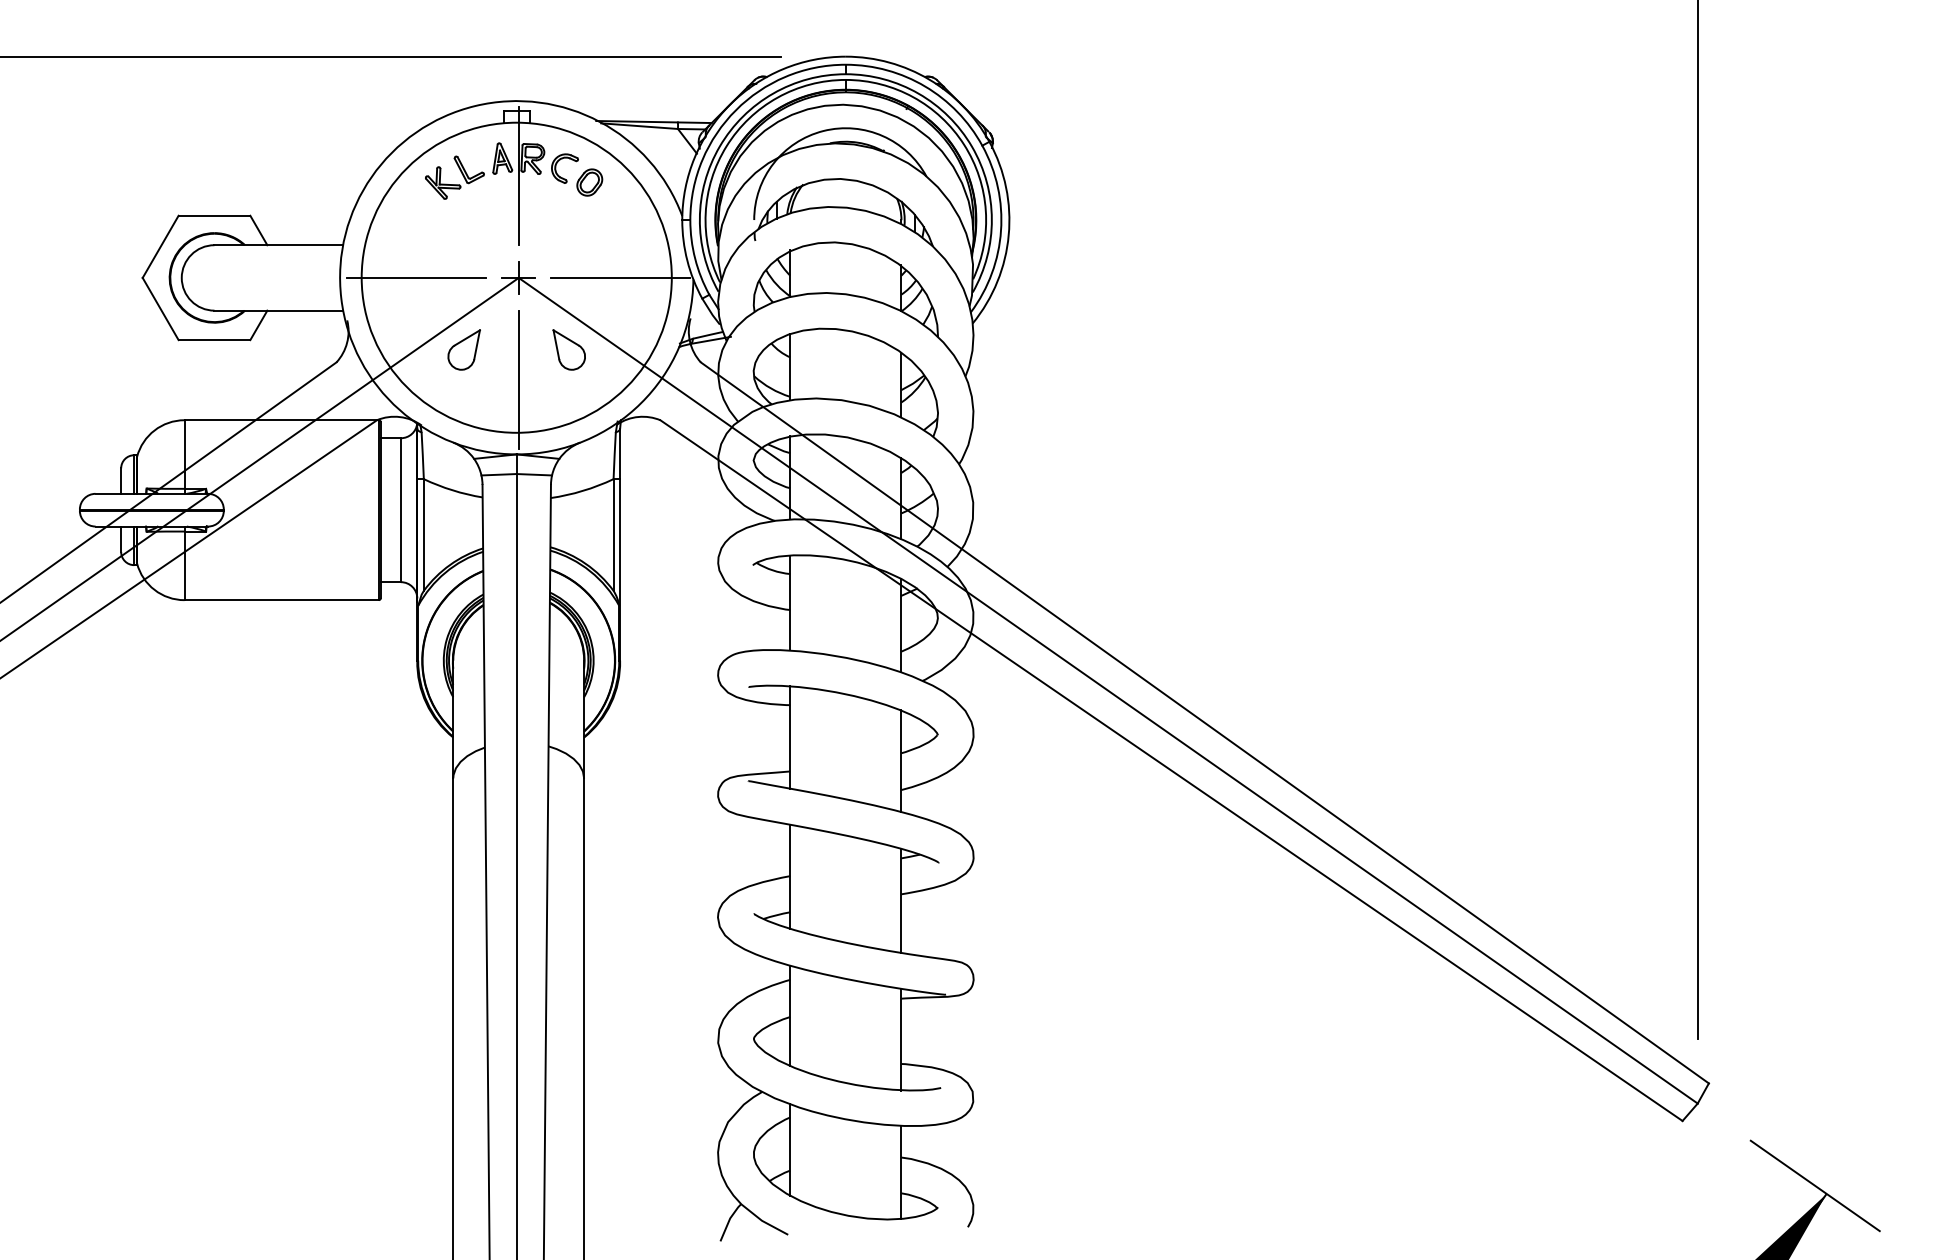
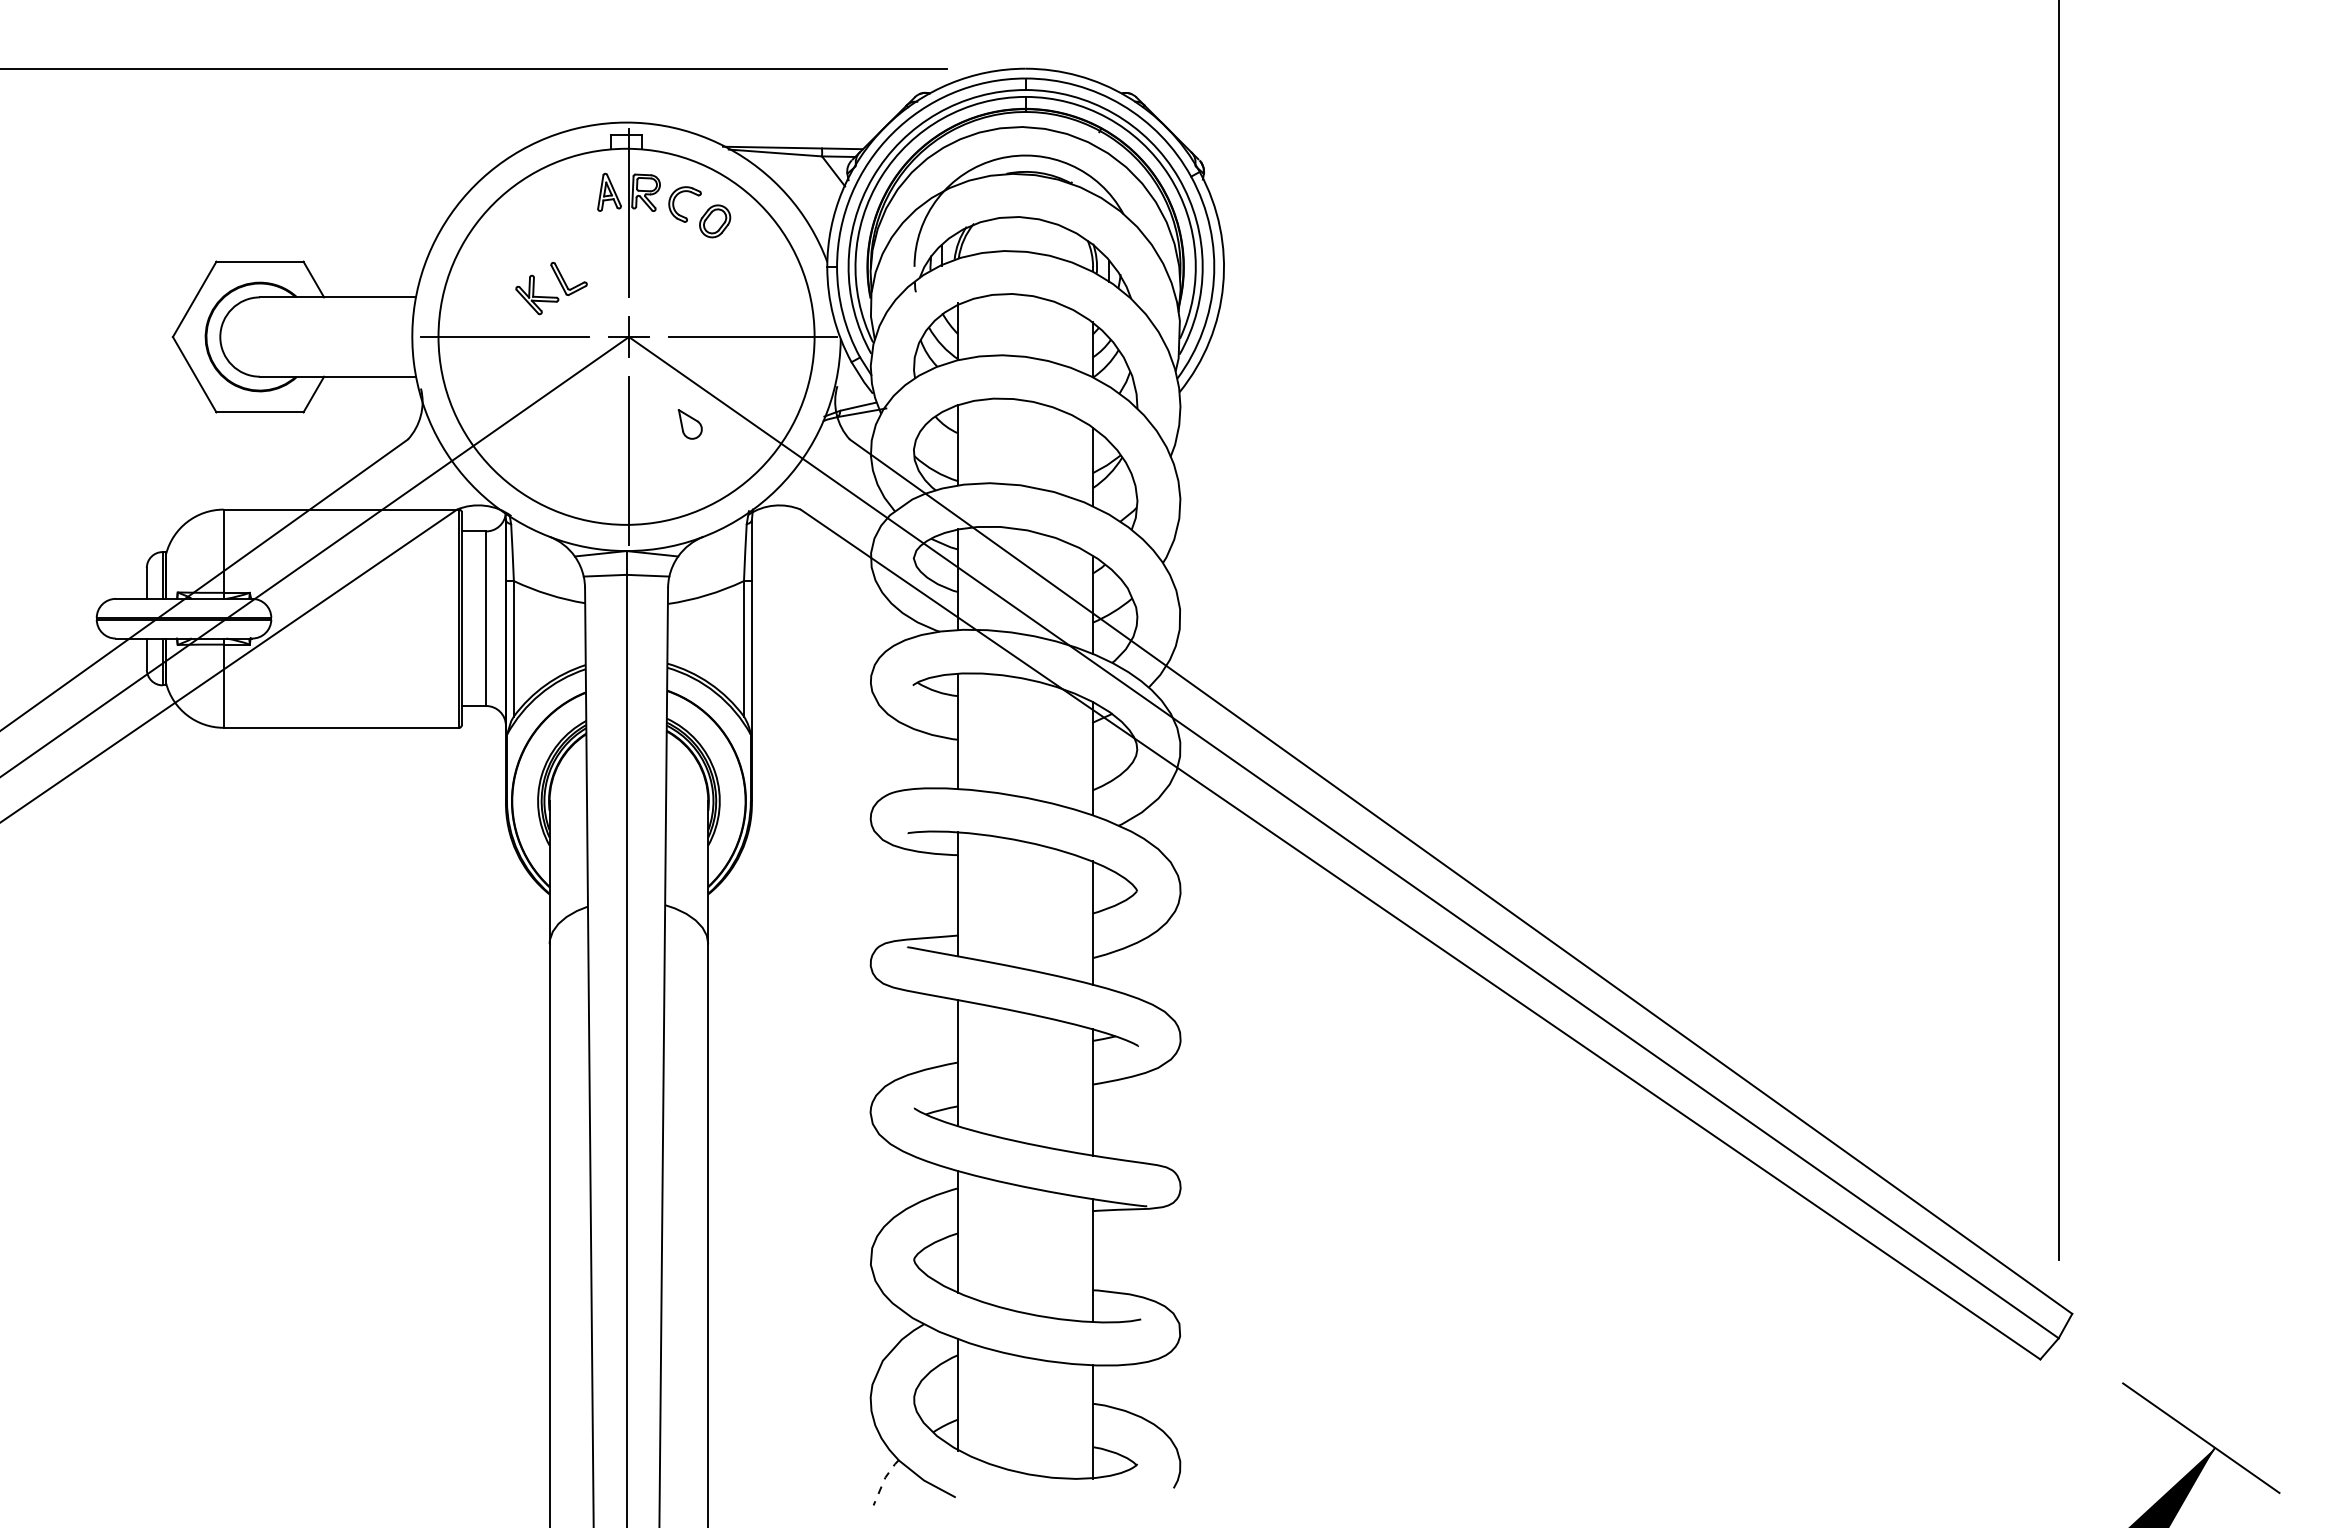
part: (454, 184) -> (551, 296), moved
part: (463, 350) -> (562, 424), removed
part: (569, 350) -> (690, 424), size x0.6
line: (729, 1220) -> (884, 1480), solid -> dashed

